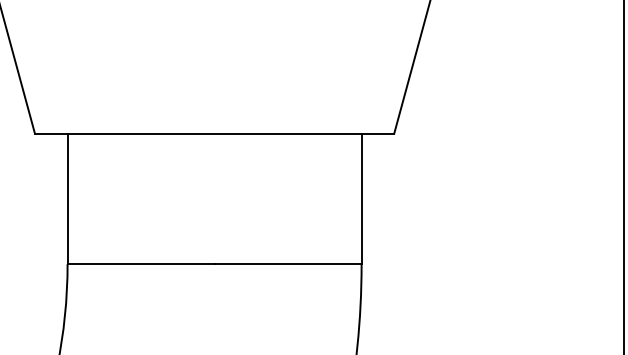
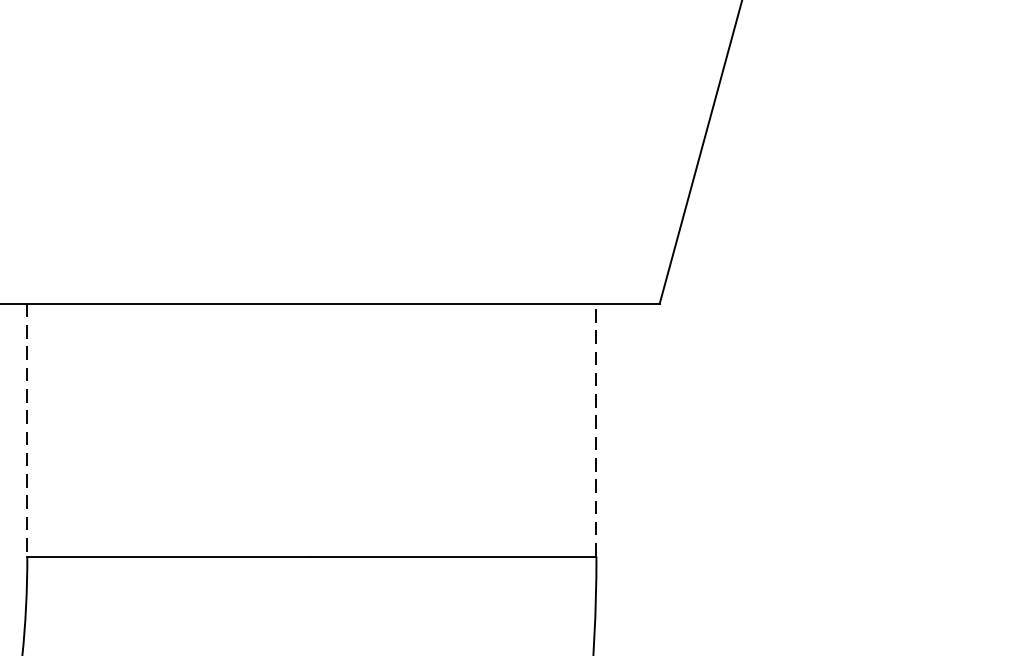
line: (361, 198) -> (596, 429), solid -> dashed
line: (67, 199) -> (27, 431), solid -> dashed

